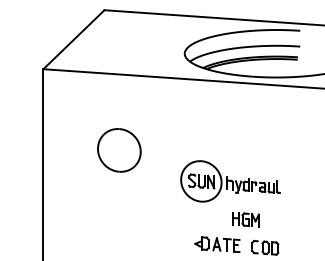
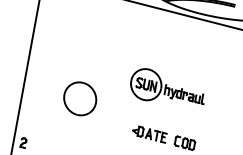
part: (119, 150) -> (80, 98), moved
part: (245, 219) -> (174, 119), removed

